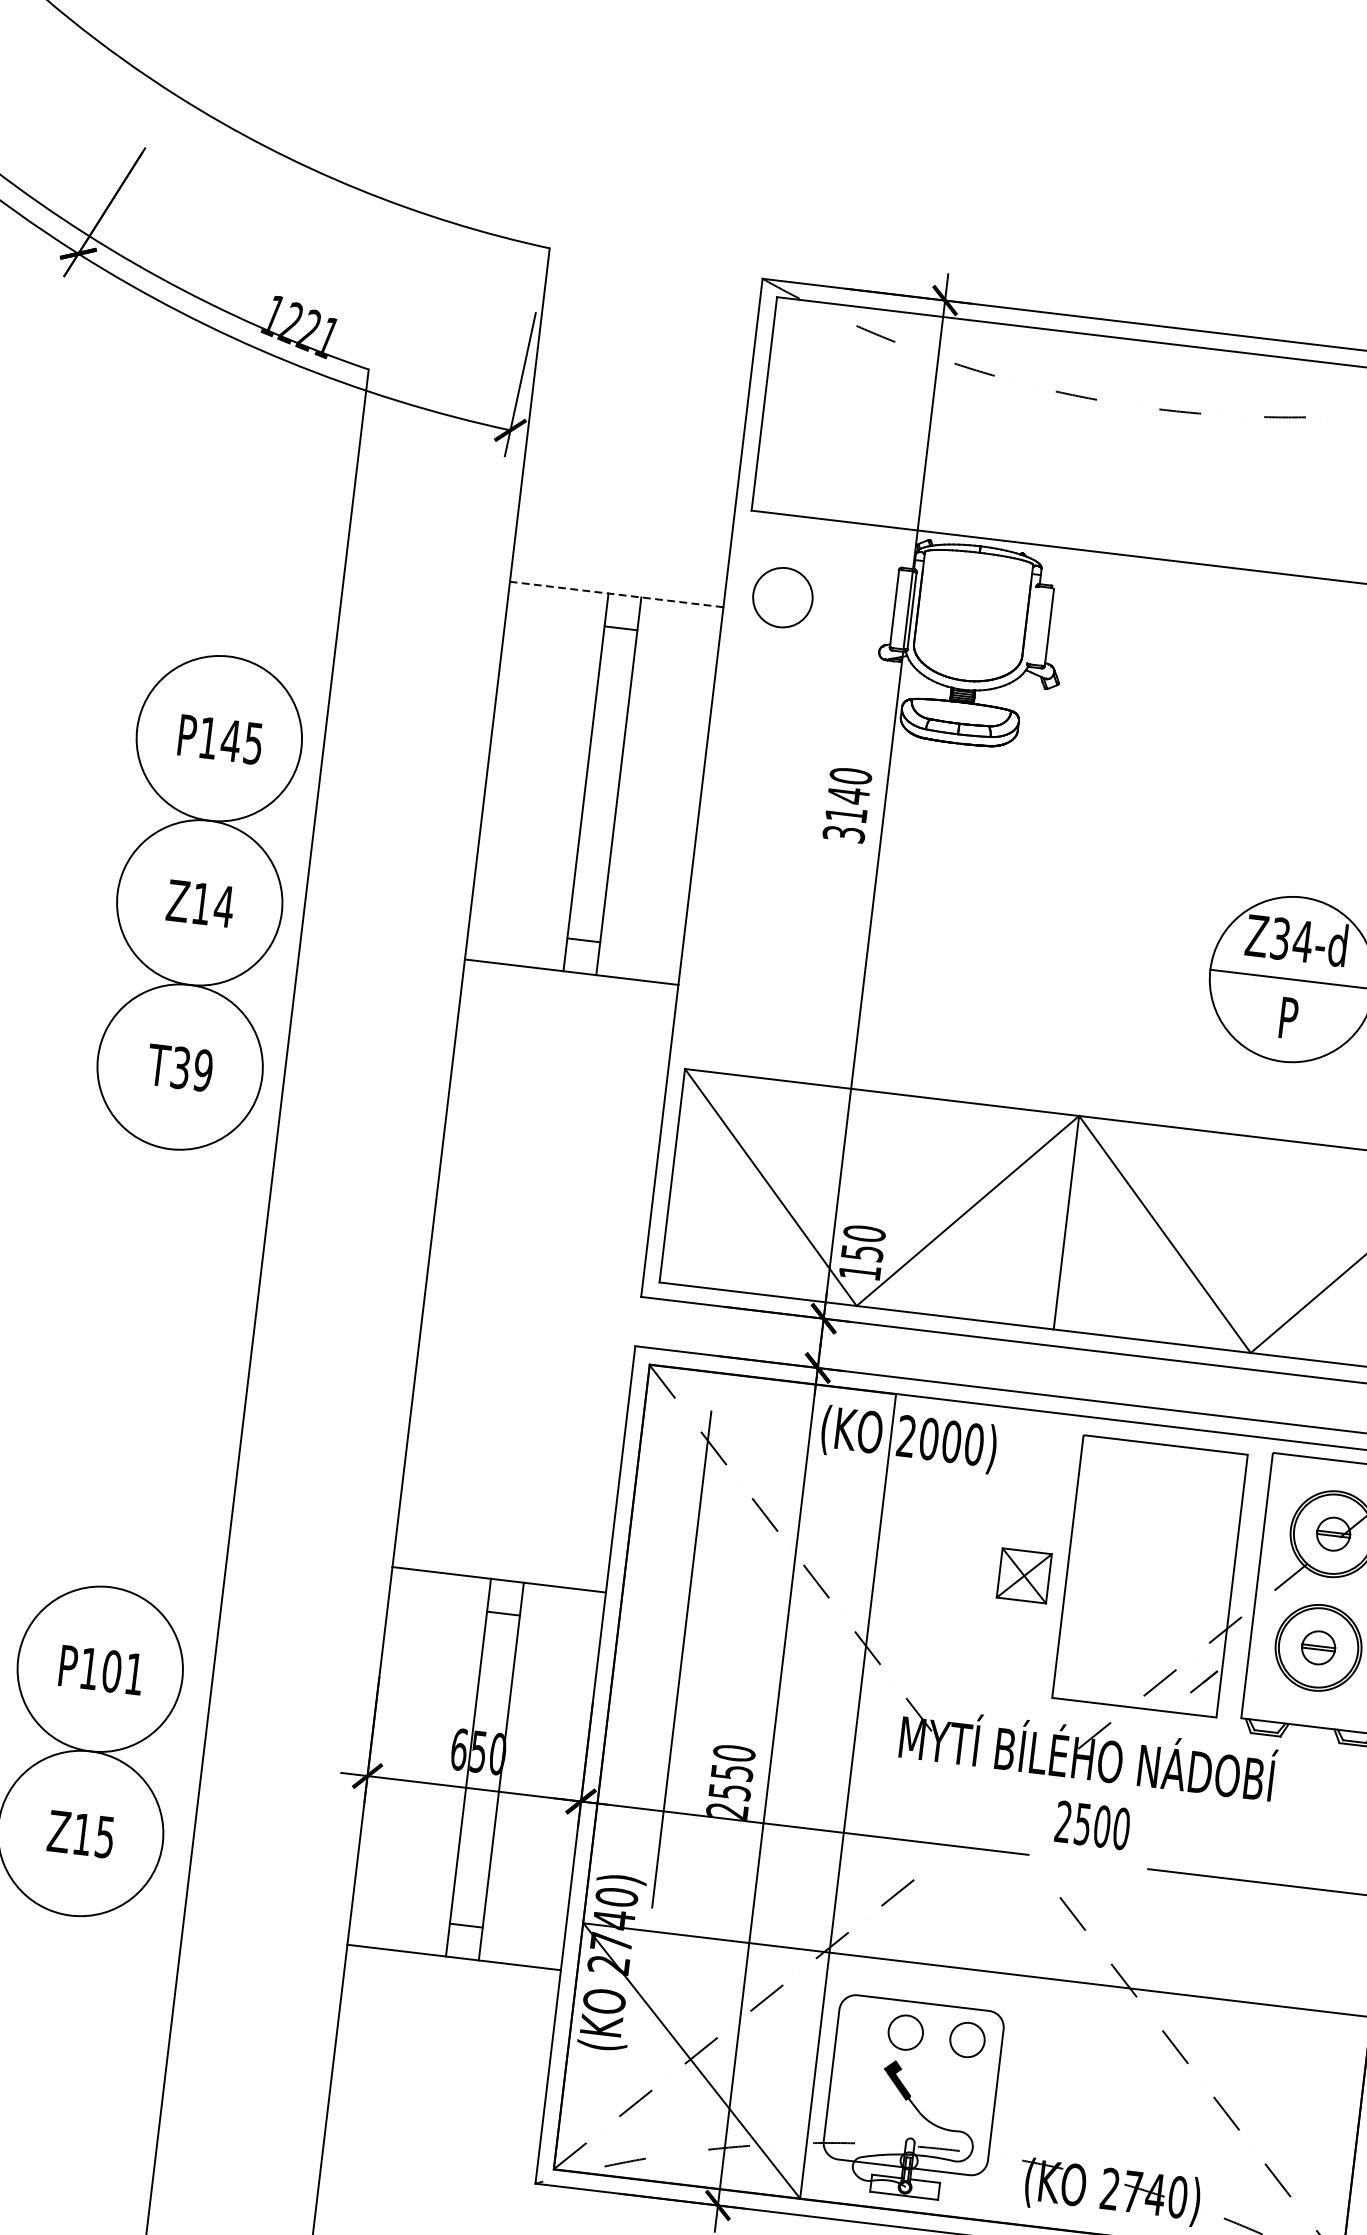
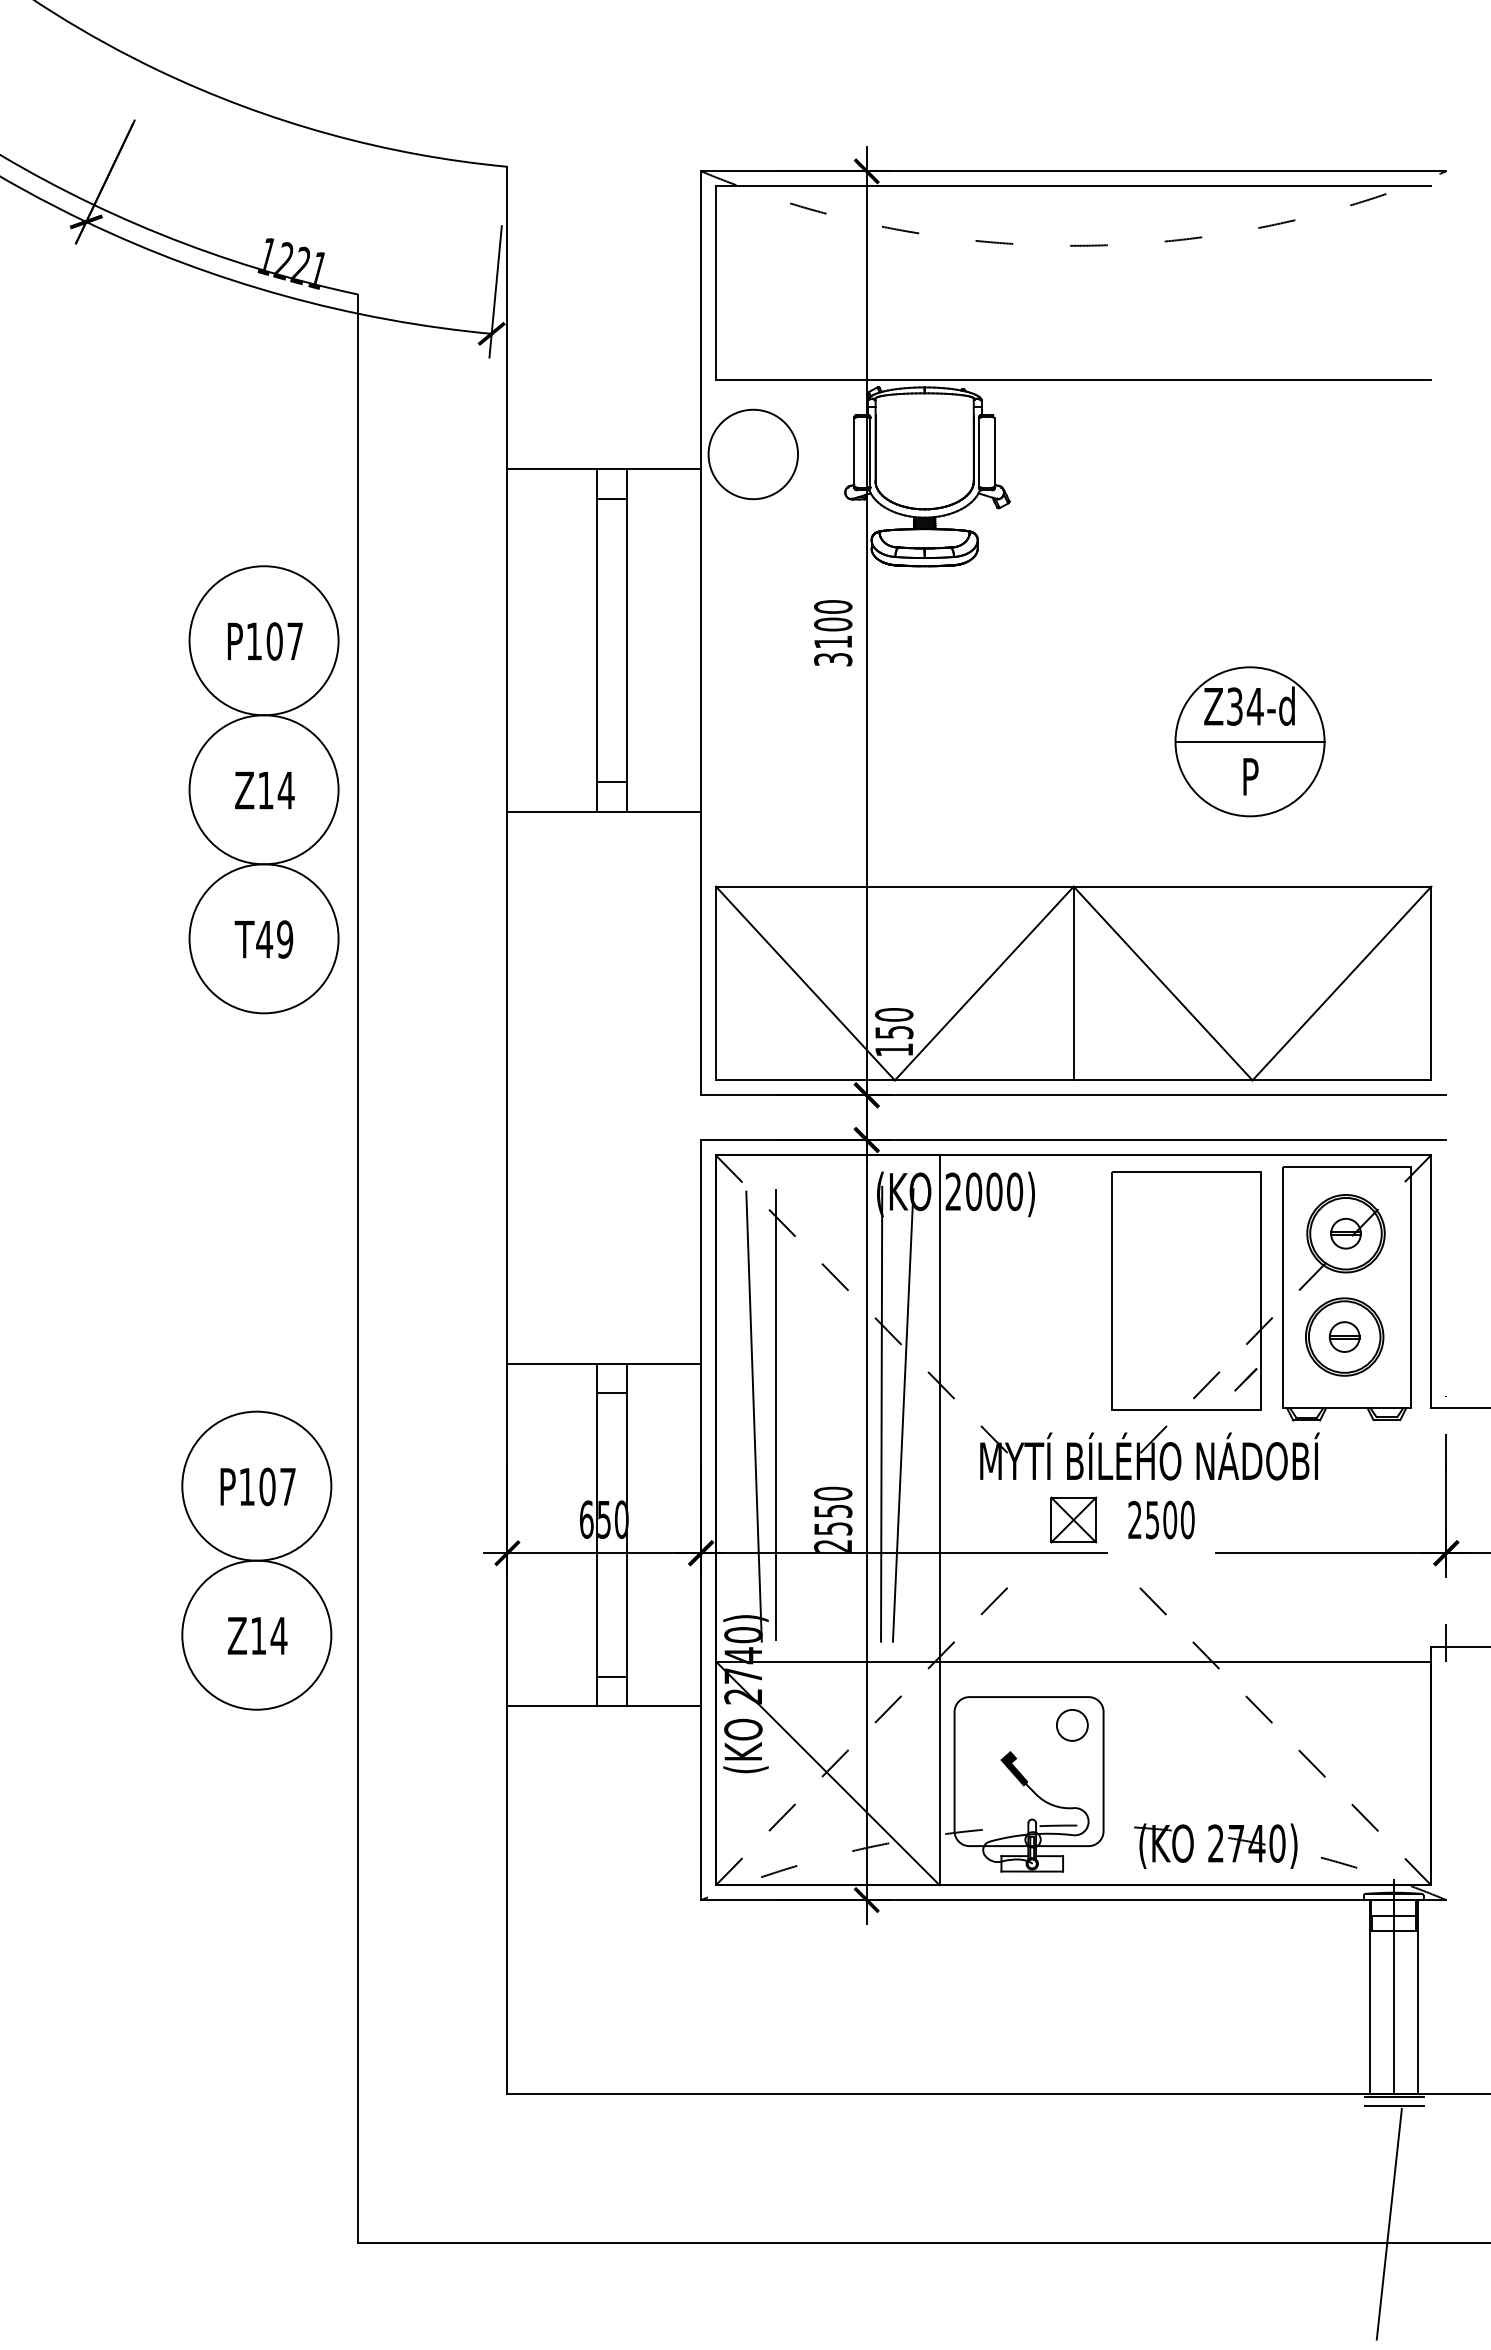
line: (616, 594) -> (604, 469), dashed -> solid
circle: (783, 597) -> (753, 454), size x1.67
line: (1032, 625) -> (979, 452), added
text: (241, 742) -> (284, 641), P145 -> P107
text: (848, 795) -> (833, 624), 3140 -> 3100
text: (180, 1067) -> (264, 939), T39 -> T49
part: (1024, 1575) -> (1073, 1519), moved
line: (656, 1657) -> (753, 1416), added
line: (798, 1671) -> (881, 1413), added
text: (134, 1673) -> (287, 1486), P101 -> P107
line: (821, 1676) -> (902, 1415), added
text: (104, 1837) -> (278, 1636), Z15 -> Z14
circle: (905, 2032) -> (1016, 1725), removed

